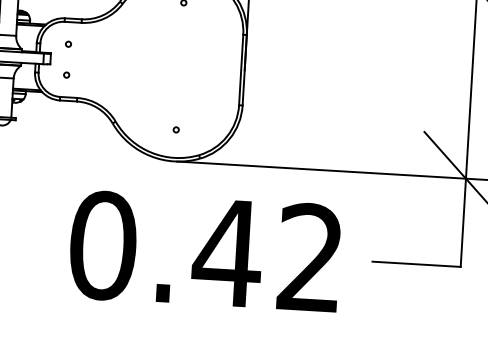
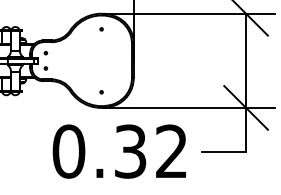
text: (227, 252) -> (130, 151), 0.42 -> 0.32

